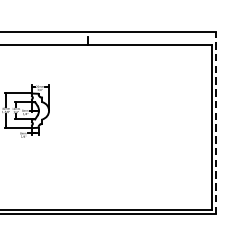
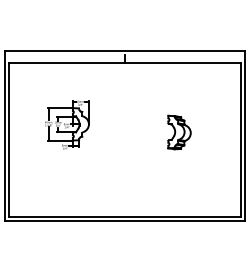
part: (145, 119) -> (179, 132), added
line: (216, 122) -> (245, 135), dashed -> solid

